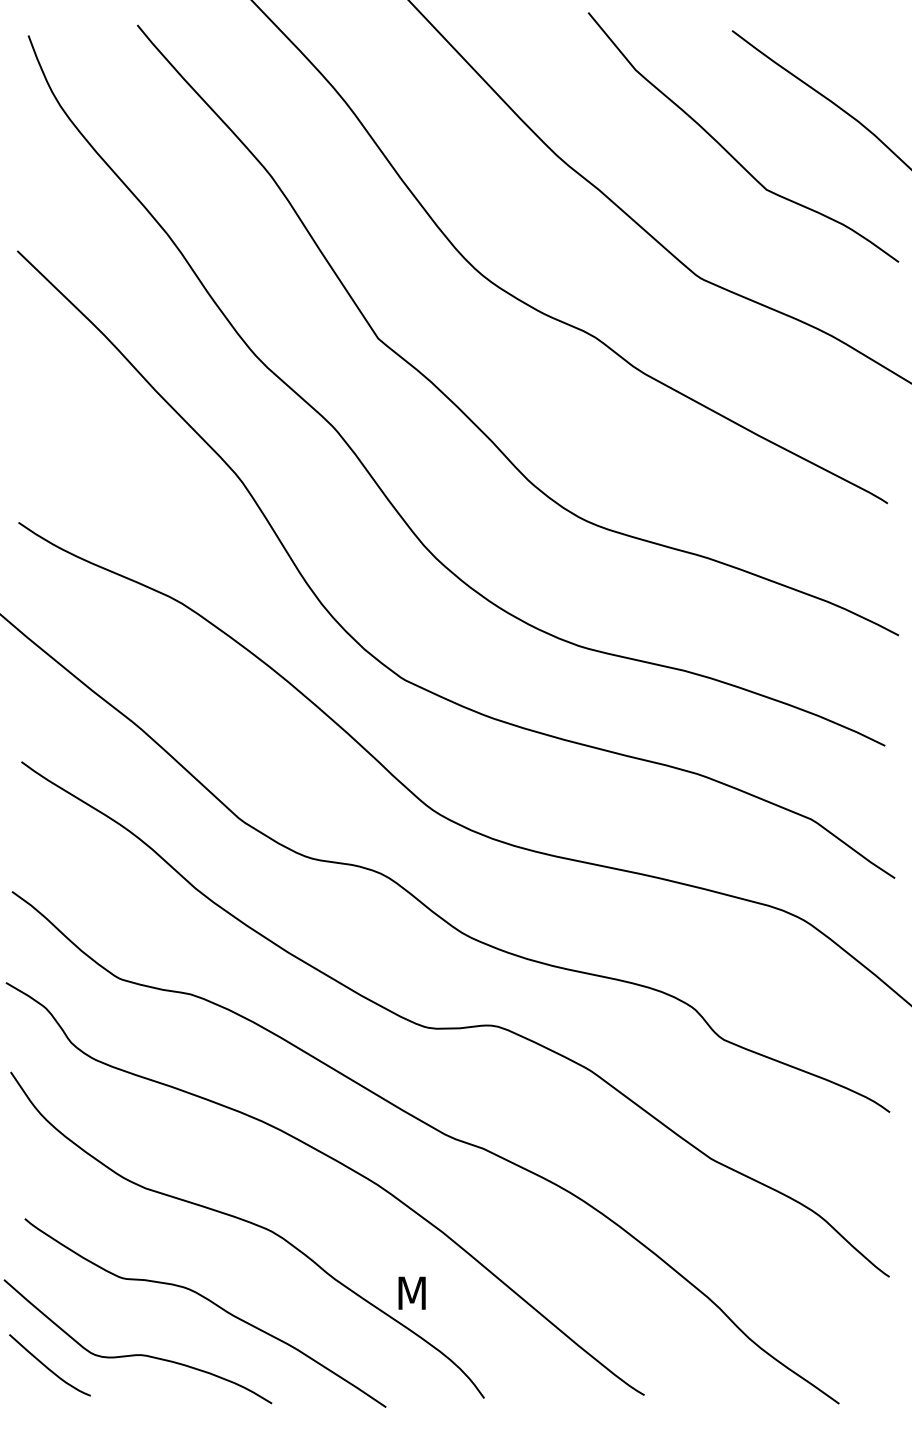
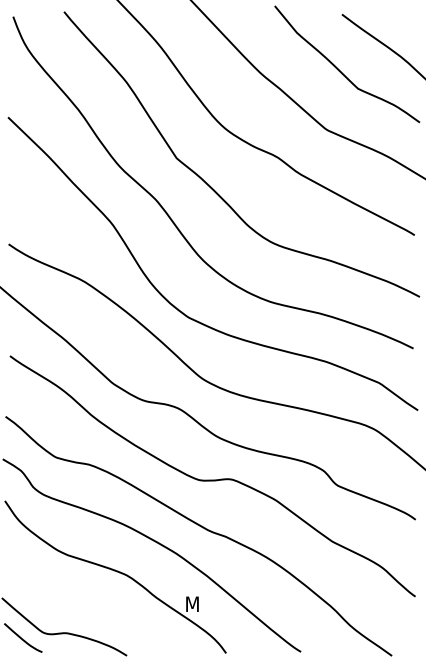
curve: (210, 1304) -> (98, 609), removed

